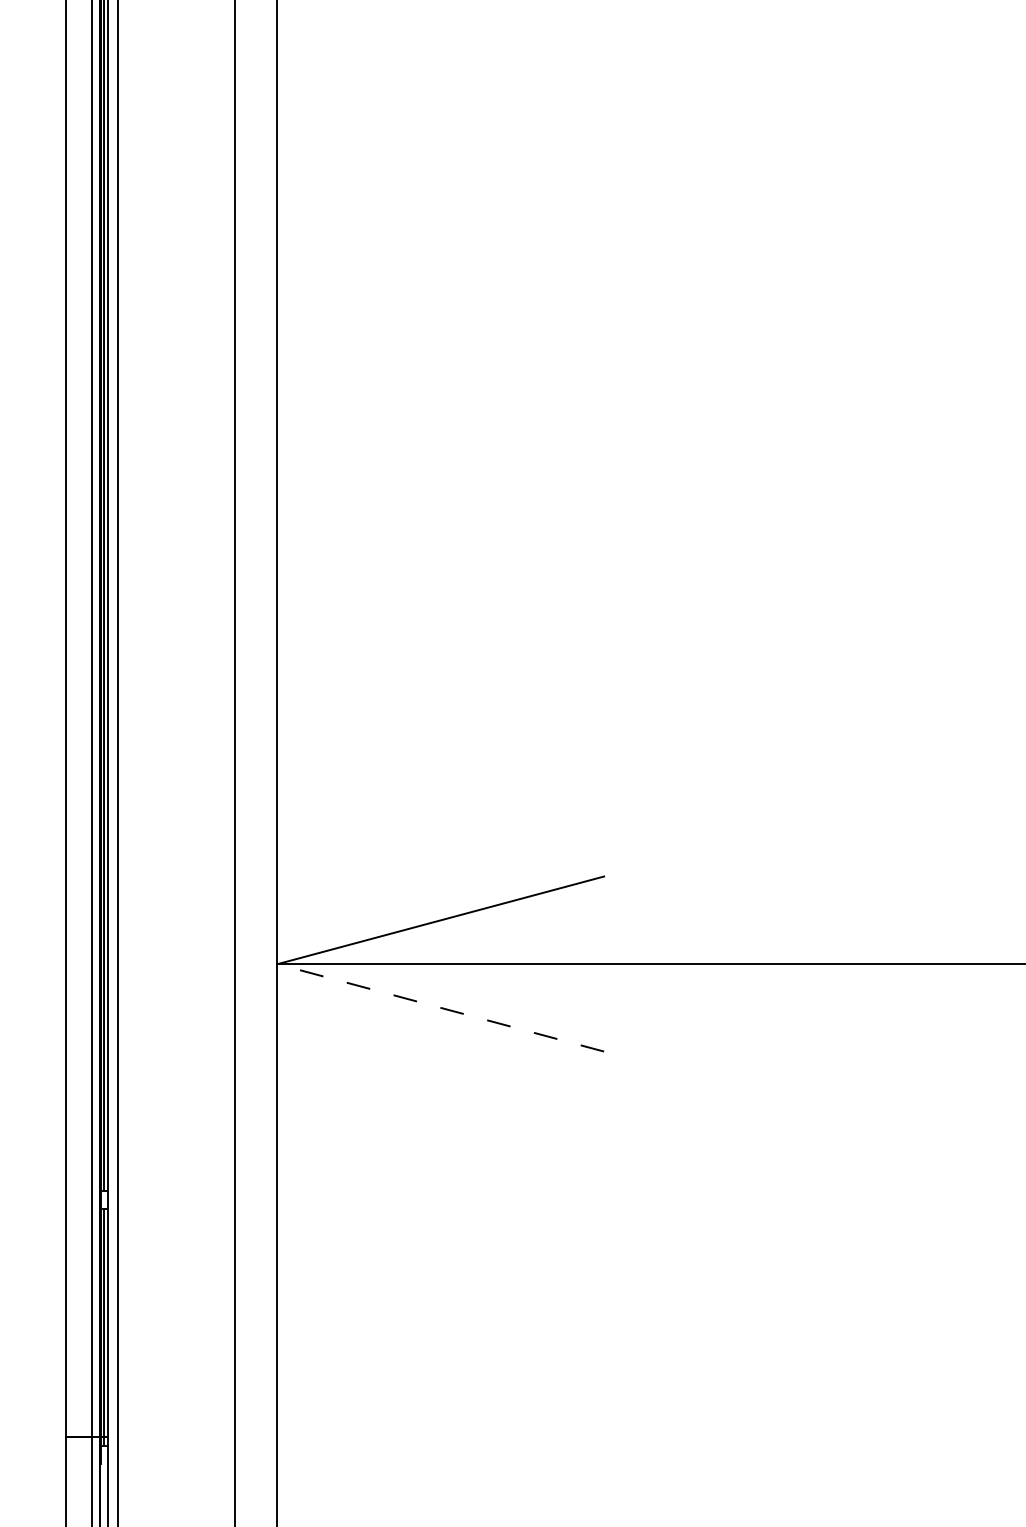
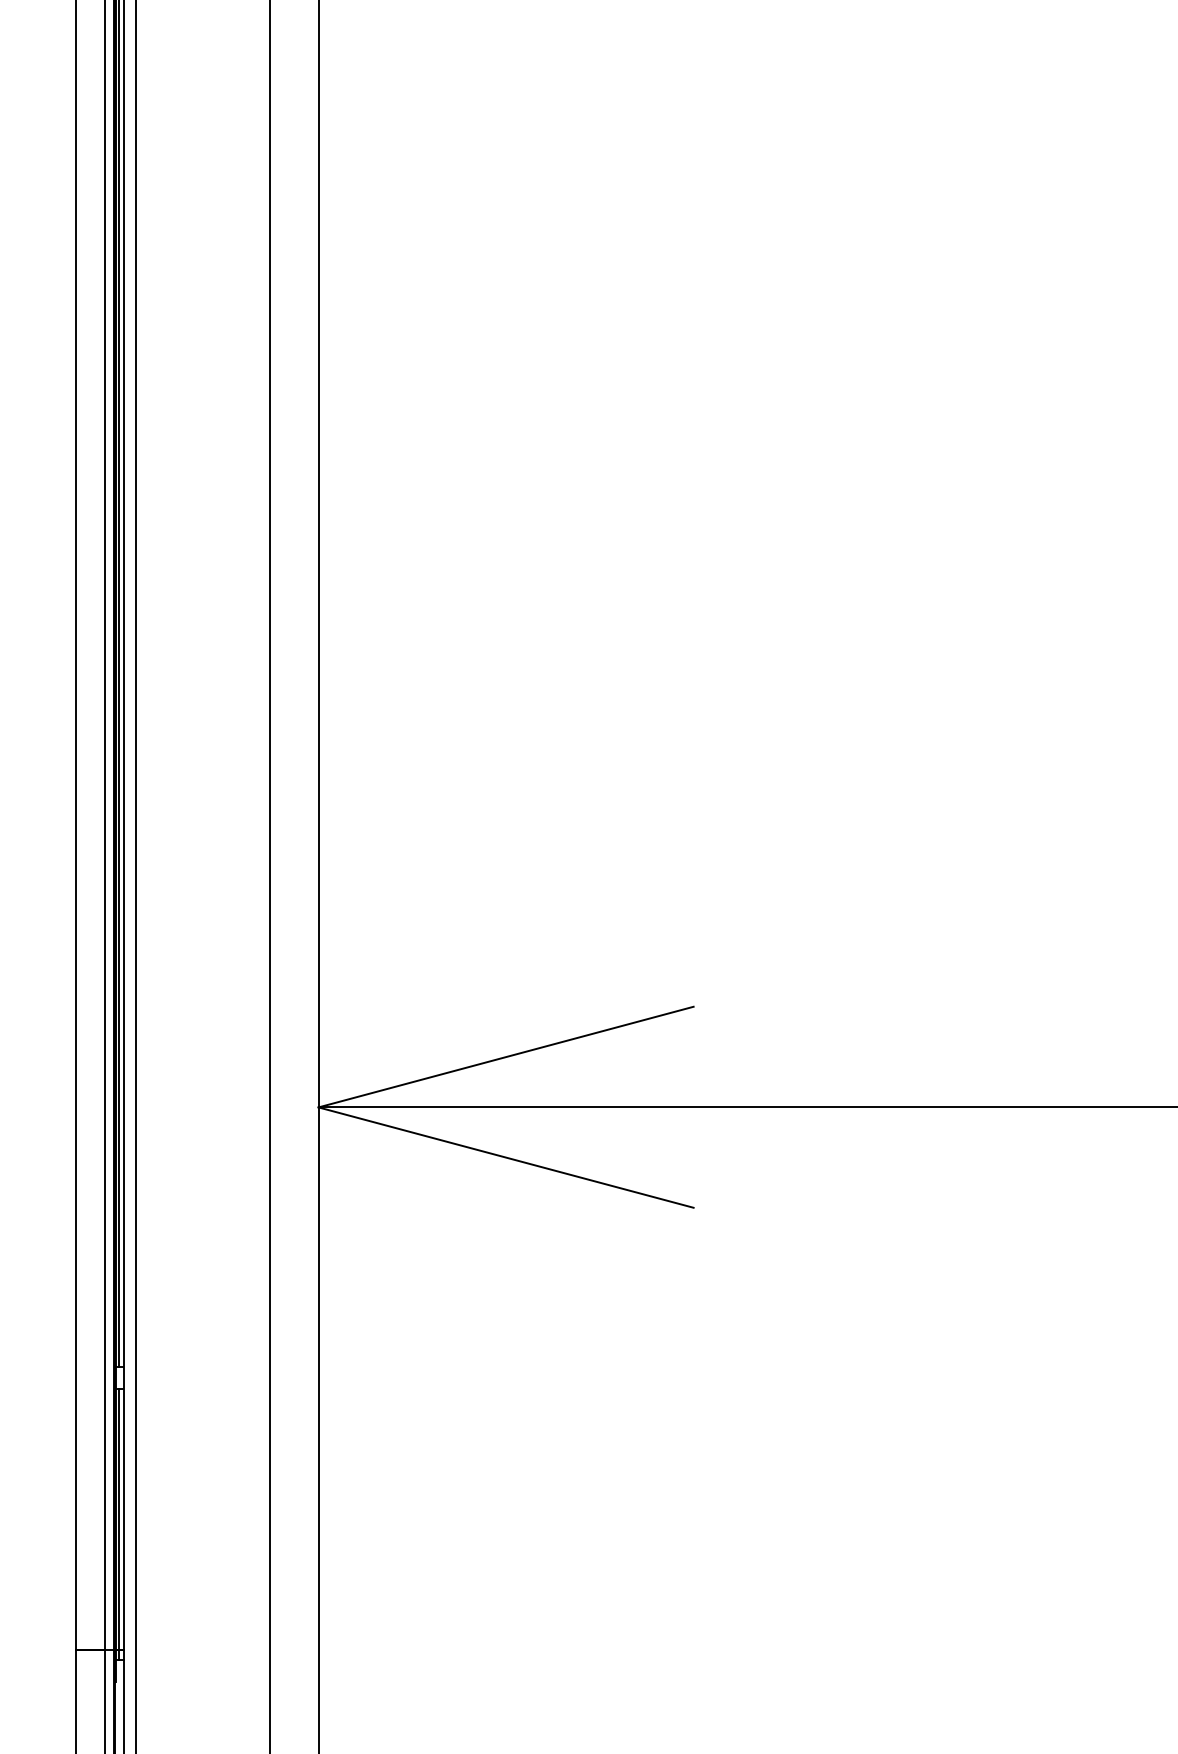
line: (440, 1007) -> (505, 1157), dashed -> solid

